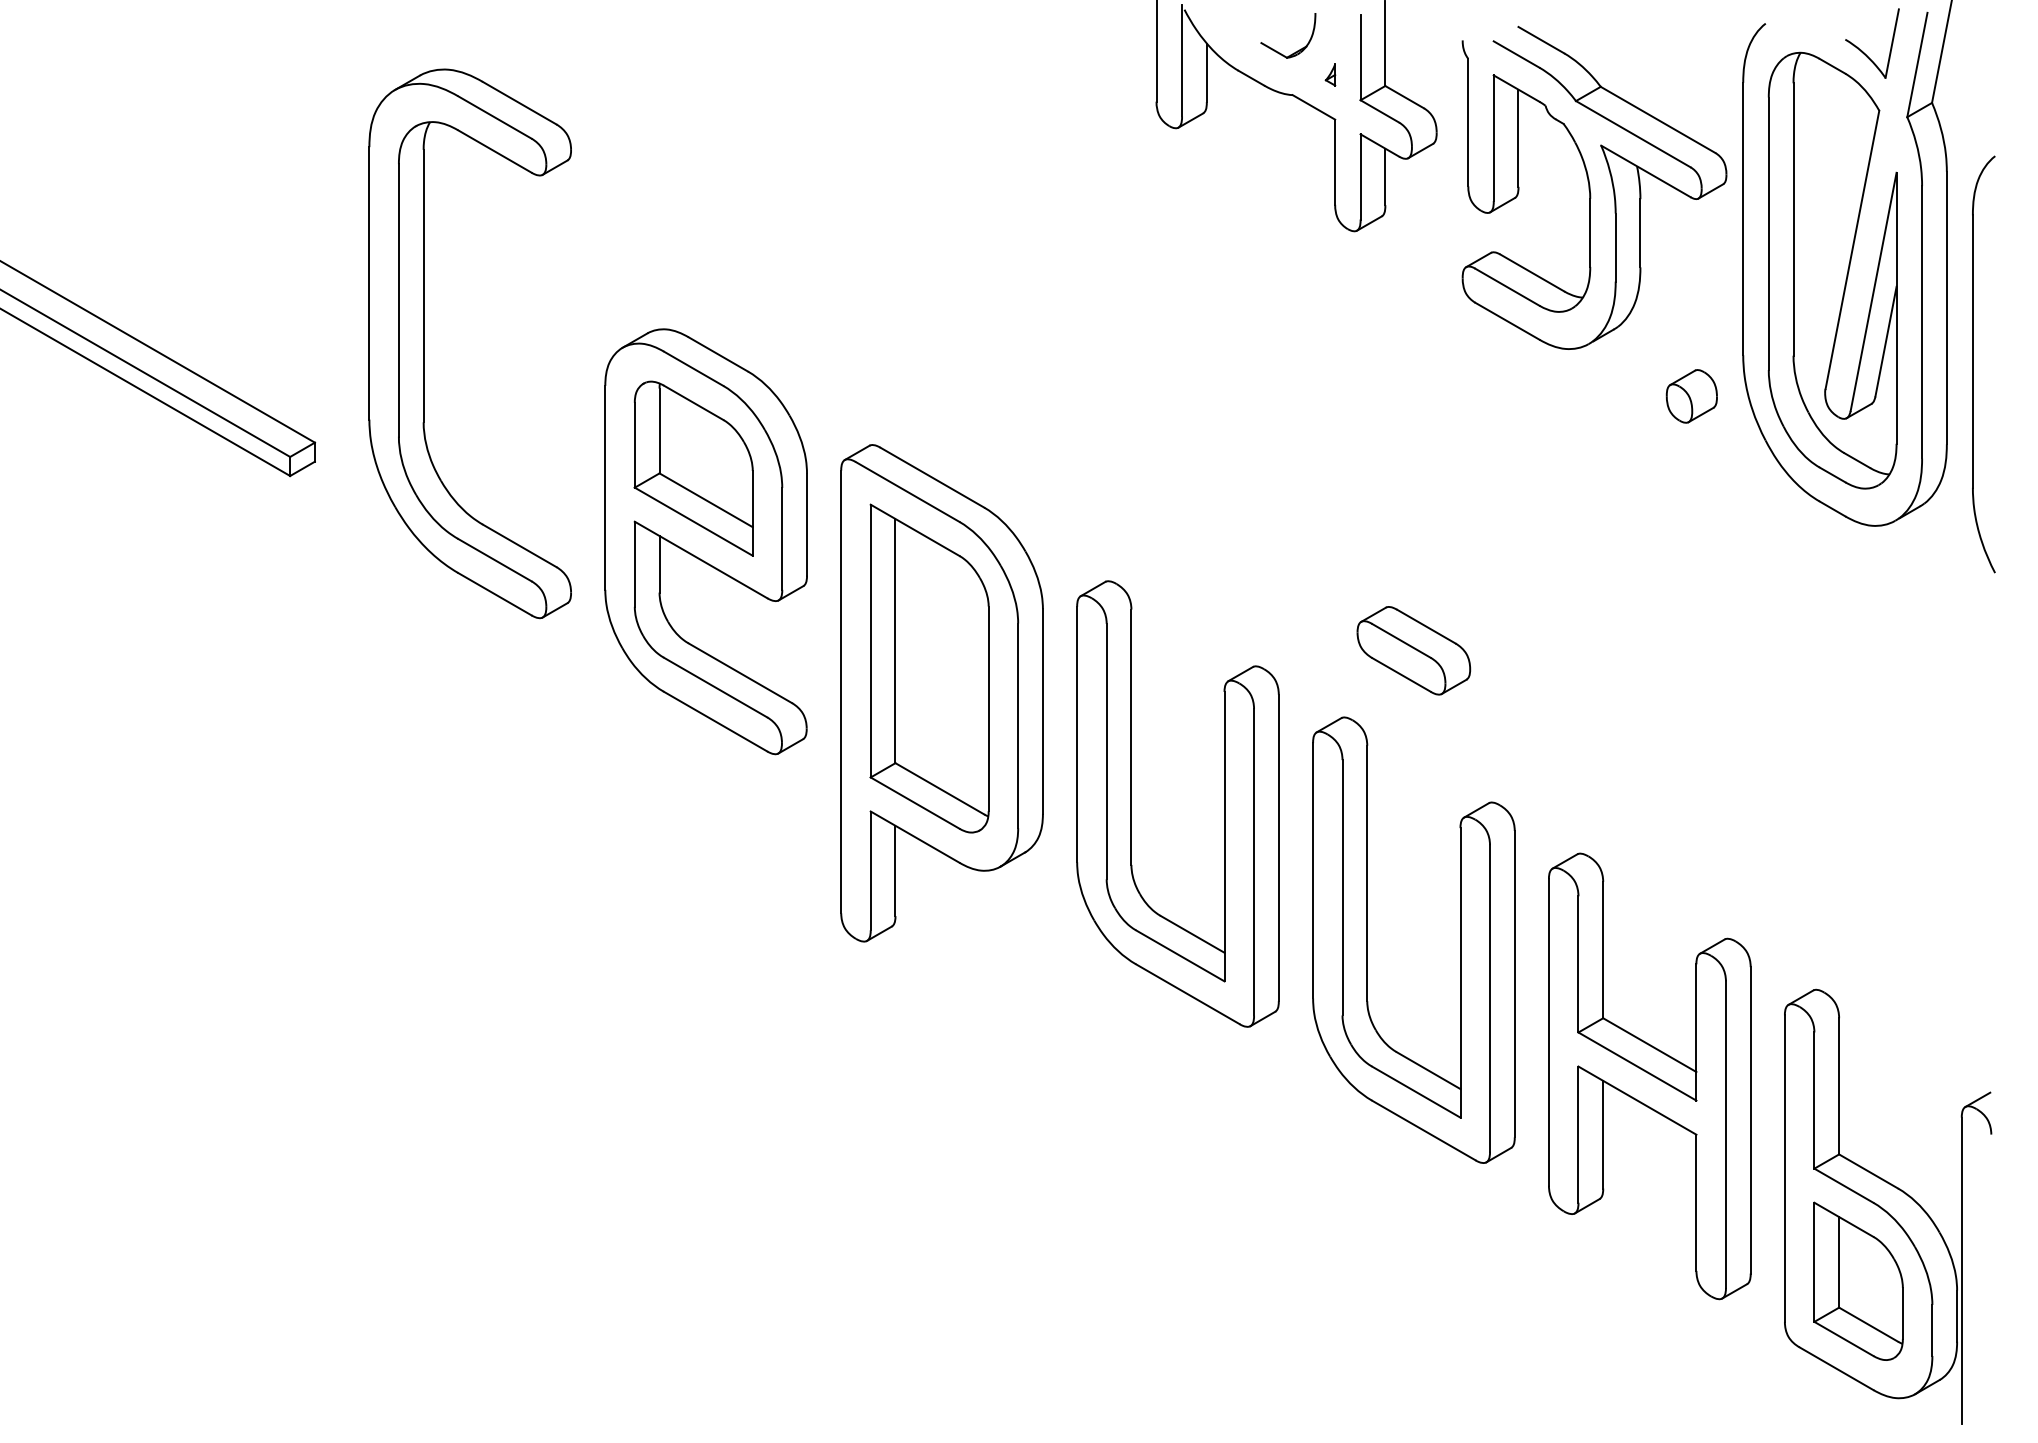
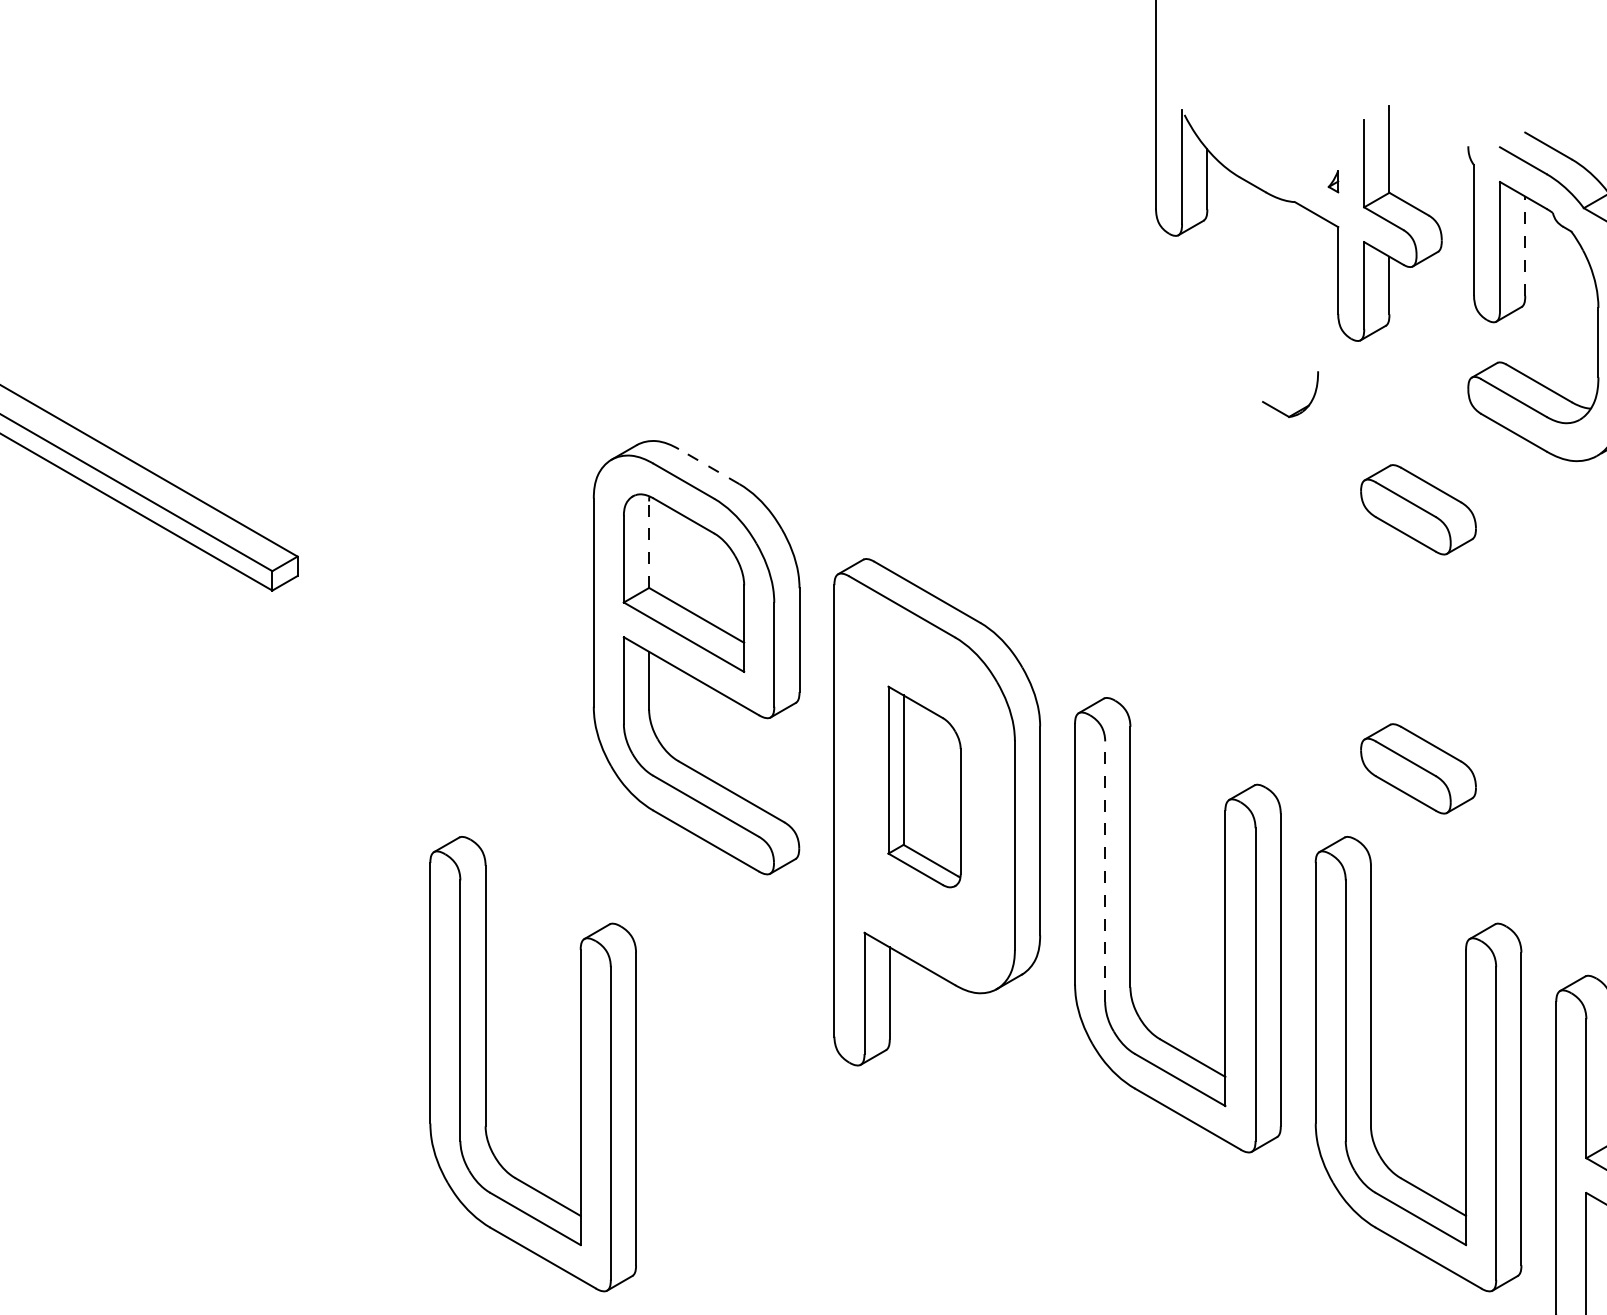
part: (1295, 51) -> (1297, 410), moved
line: (1518, 138) -> (1525, 246), solid -> dashed
part: (424, 343) -> (409, 455), removed
line: (717, 354) -> (708, 466), solid -> dashed
part: (1413, 396) -> (1418, 509), added
line: (659, 430) -> (649, 544), solid -> dashed
part: (929, 668) -> (924, 786), size x0.6
line: (1106, 751) -> (1105, 871), solid -> dashed
part: (499, 939) -> (485, 1063), added

